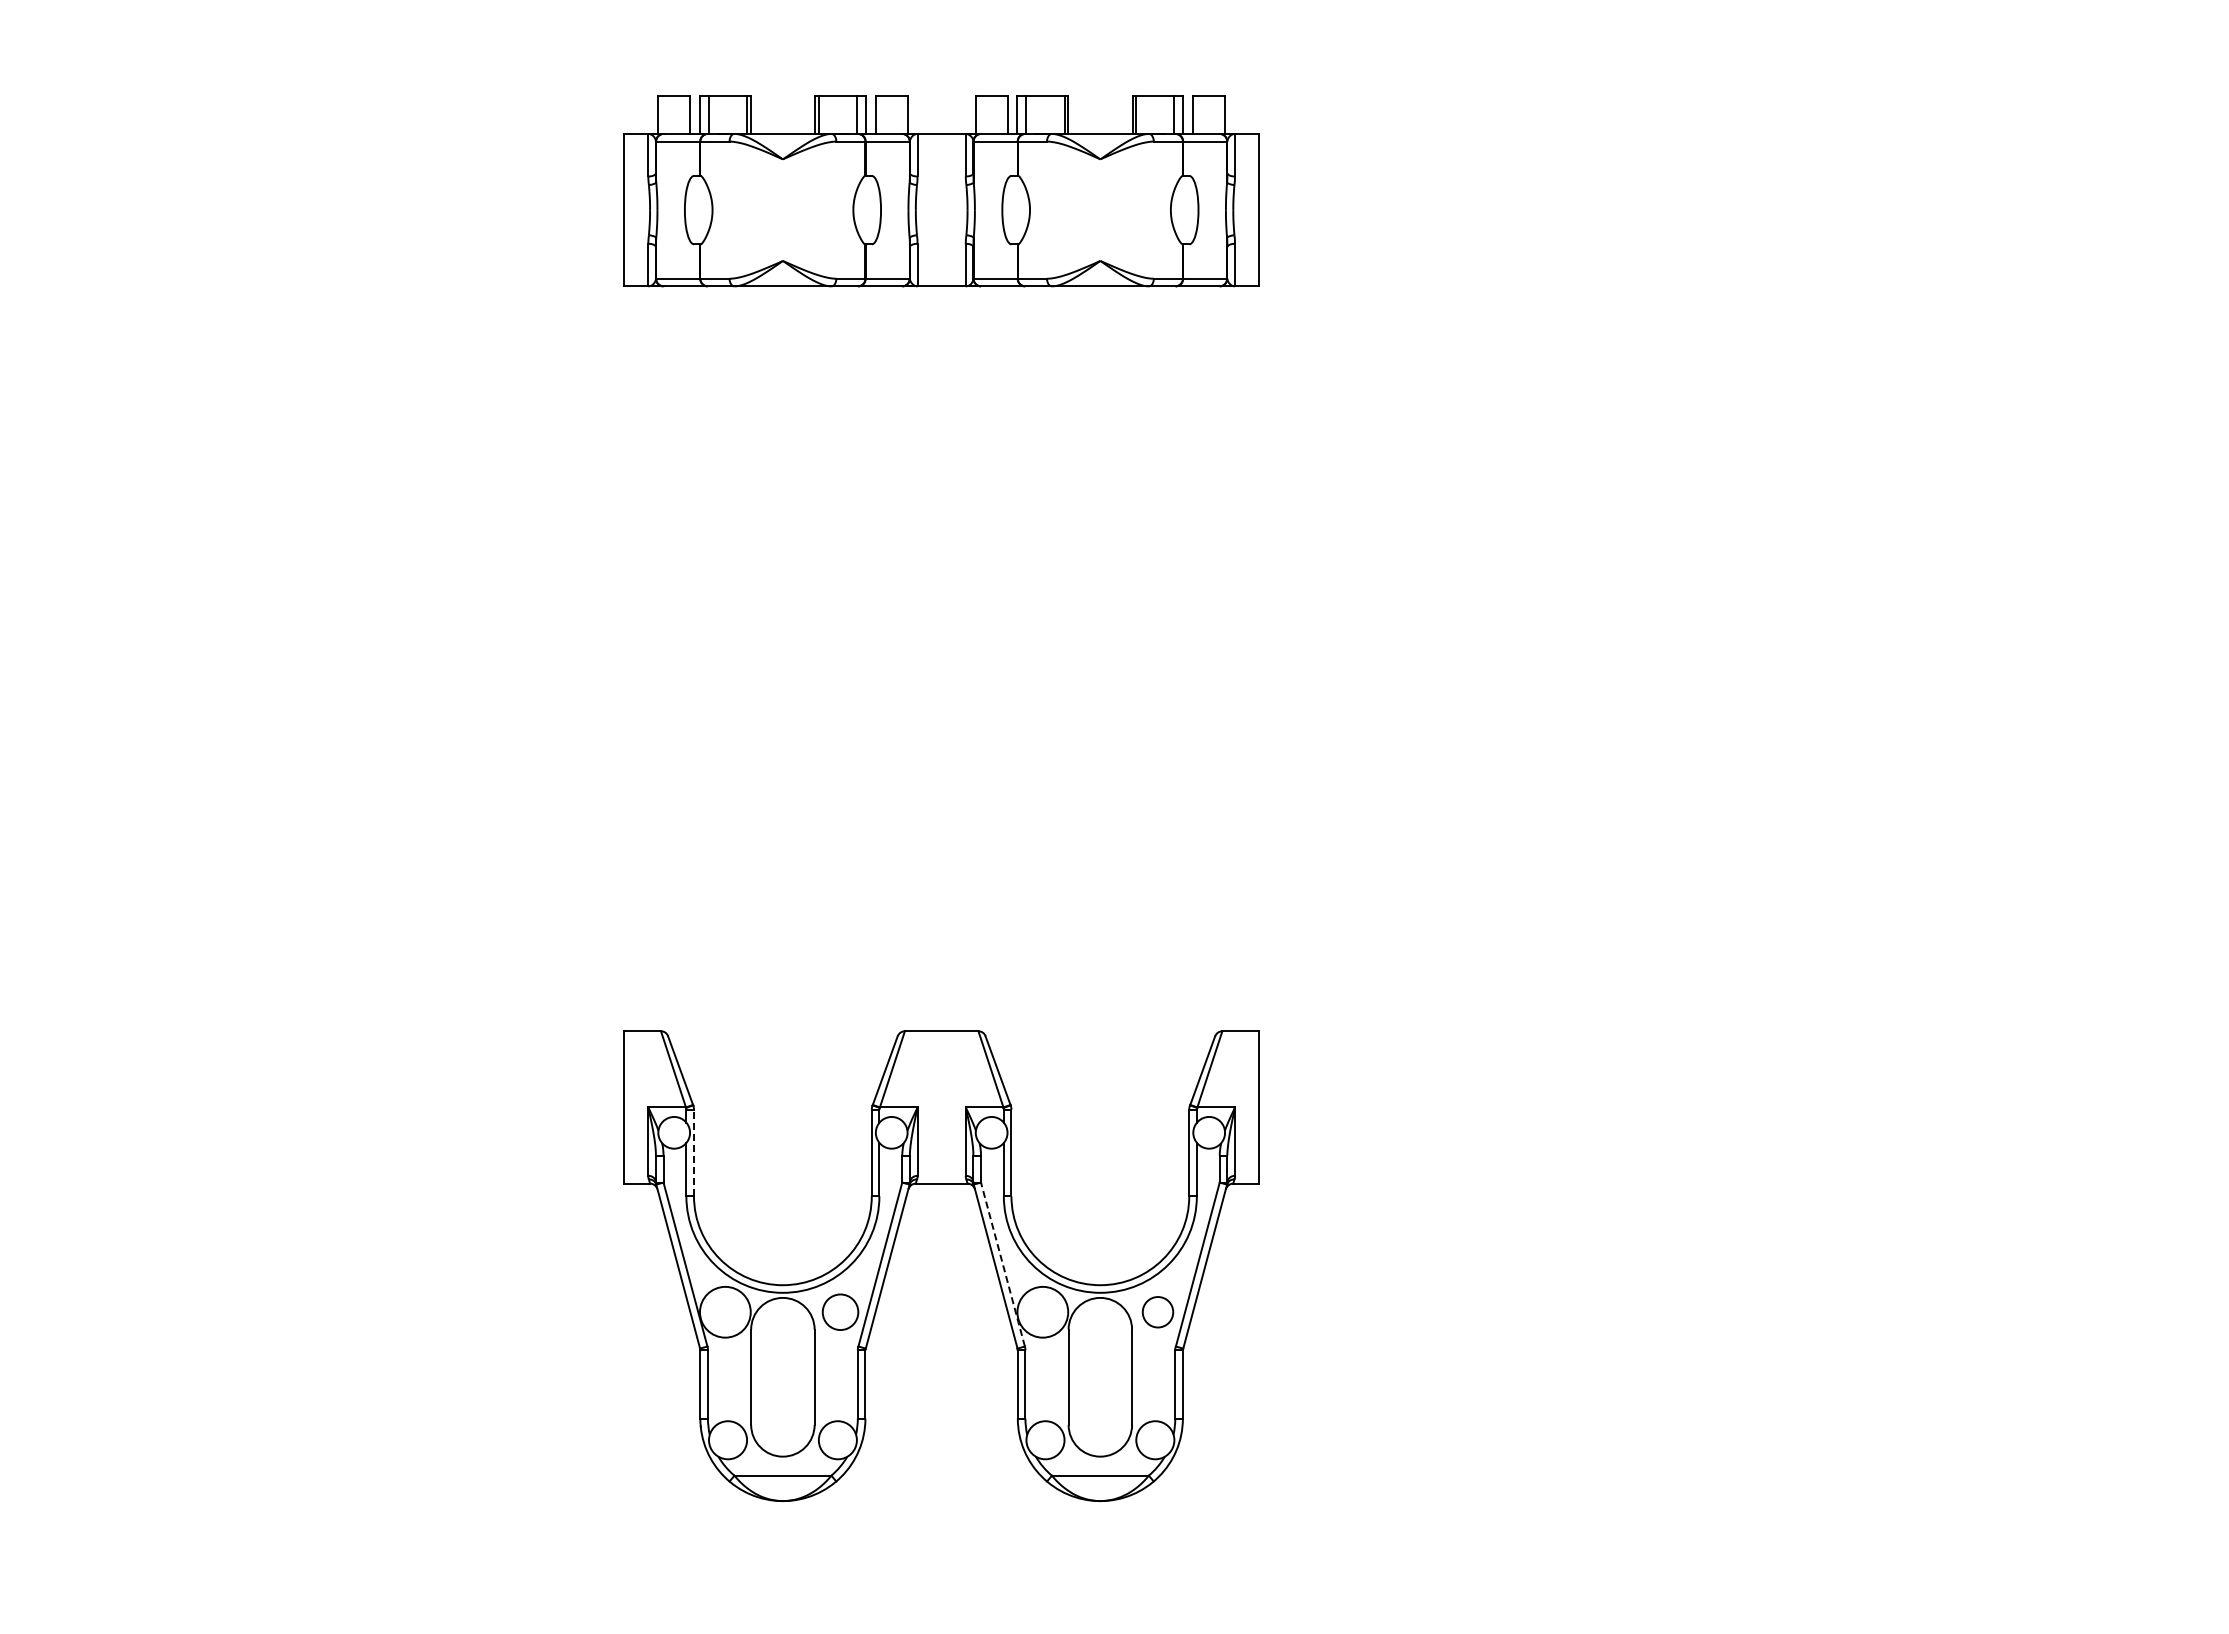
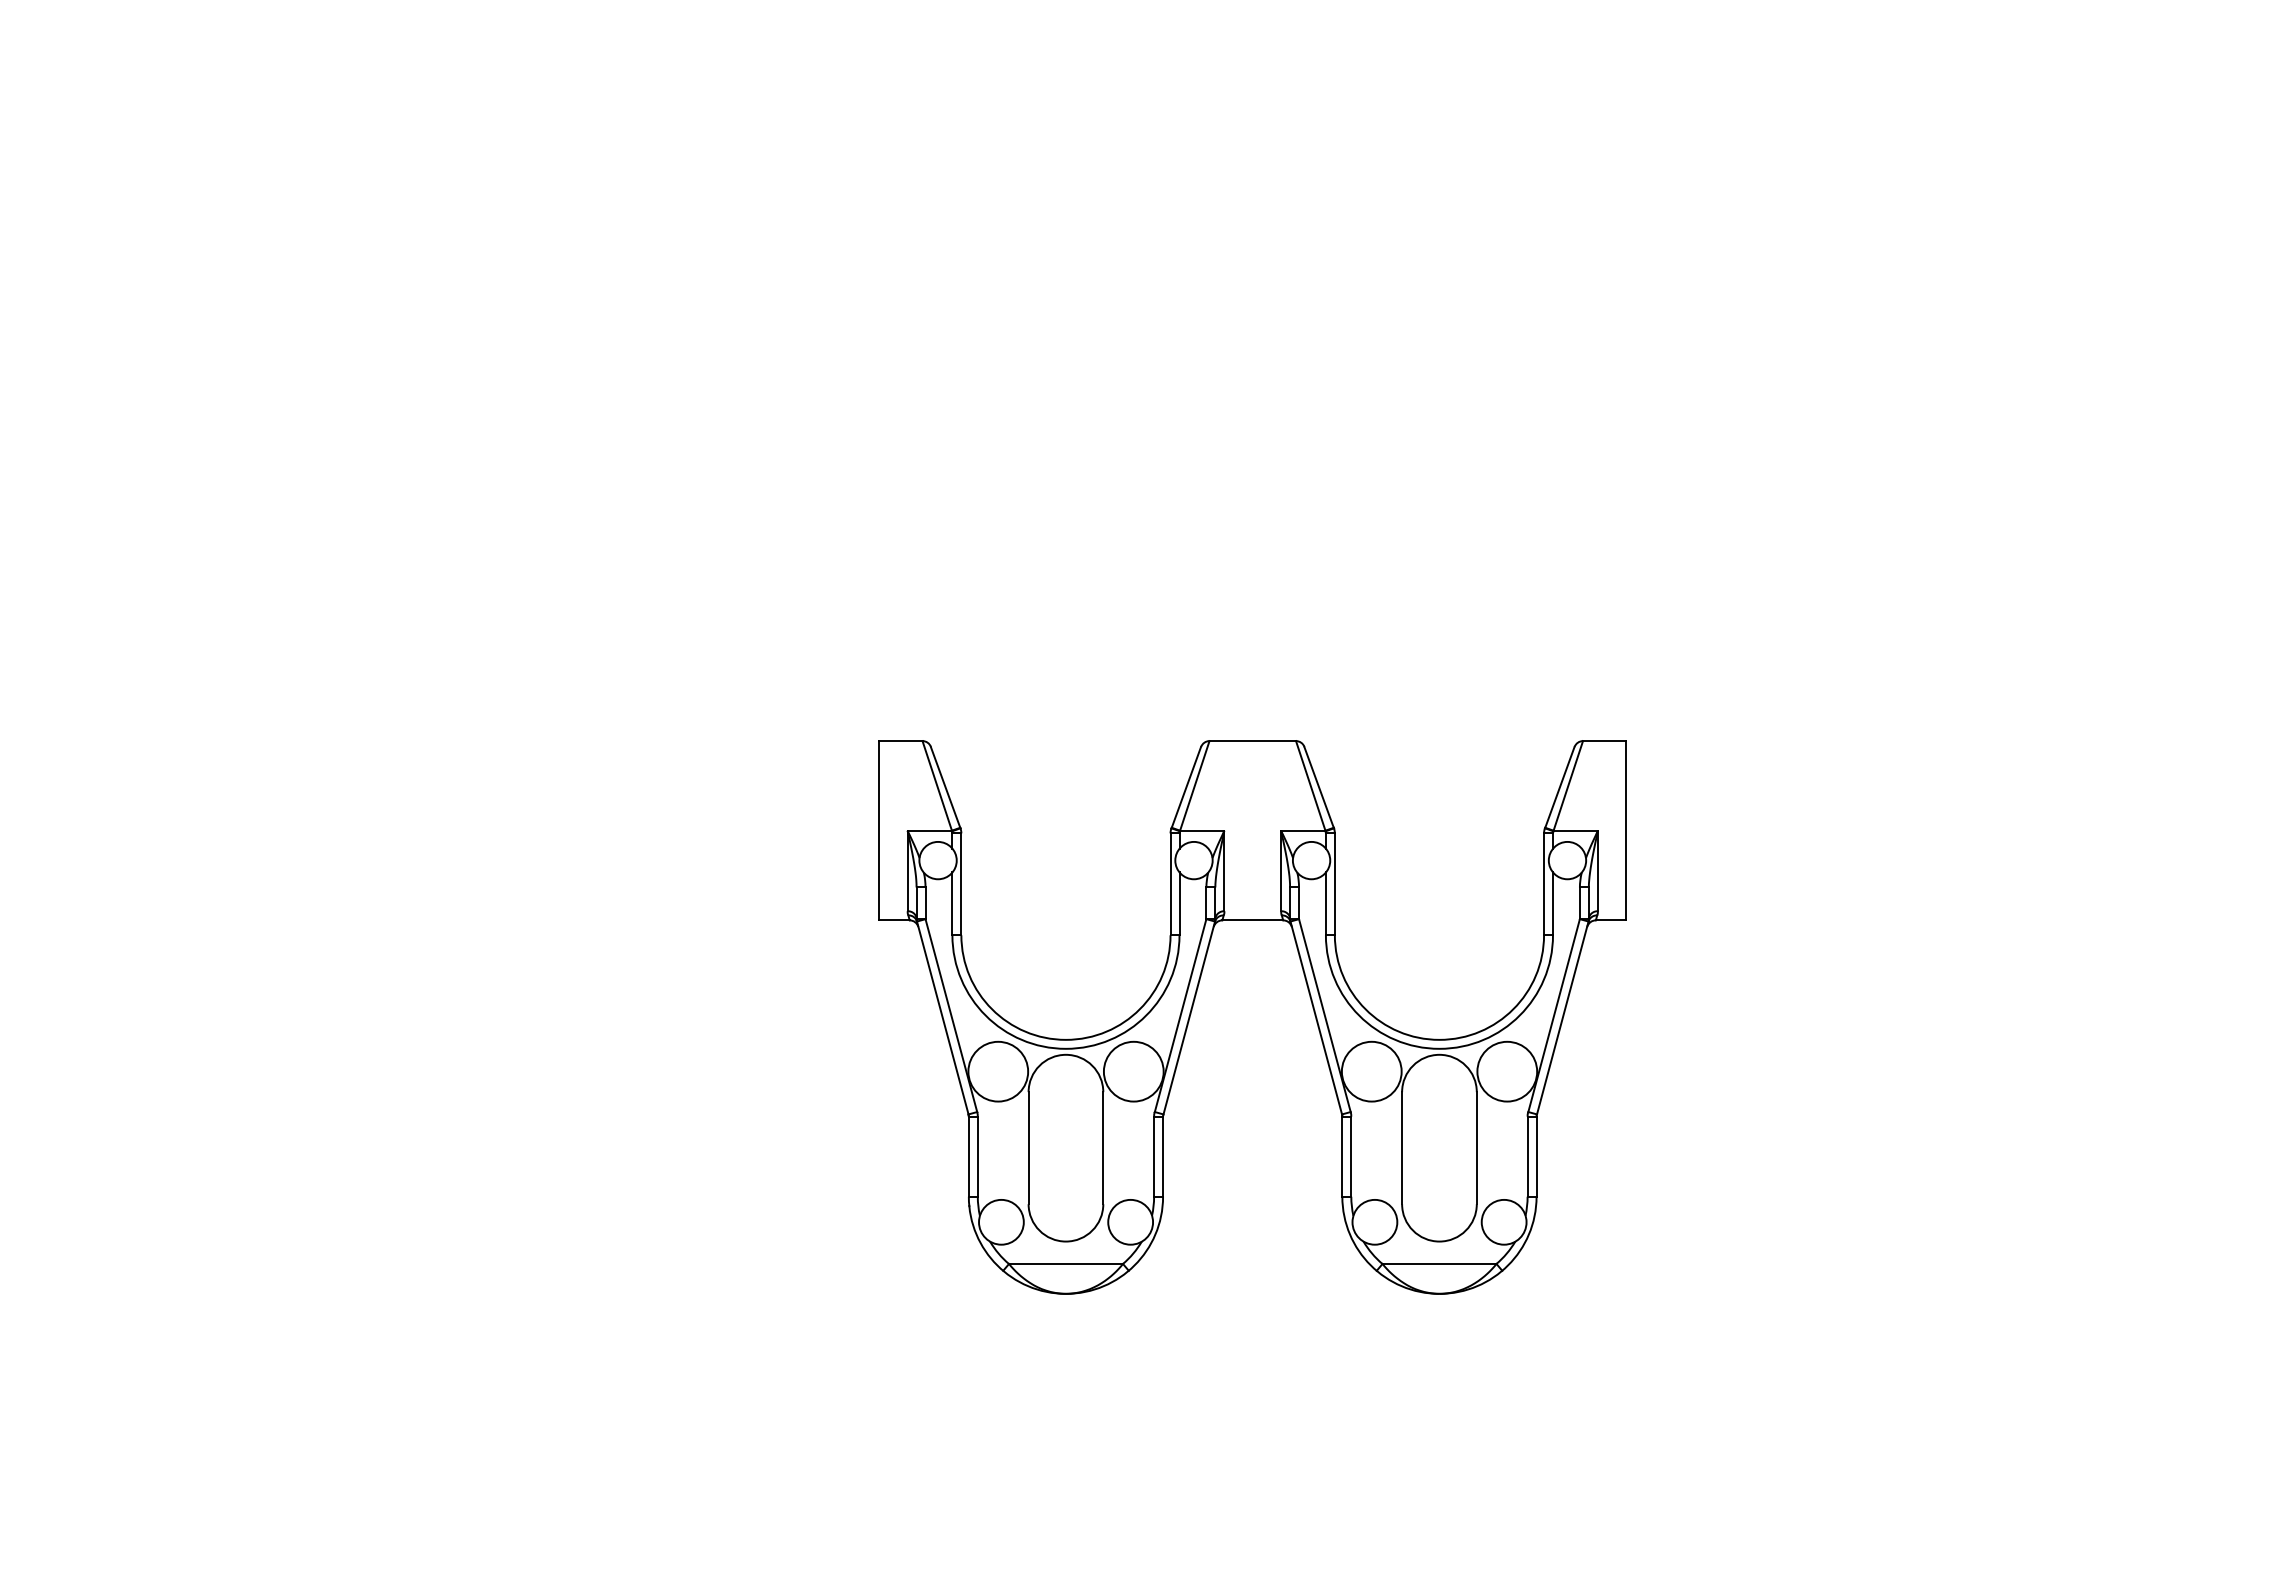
line: (694, 1152) -> (961, 883), dashed -> solid
line: (1002, 1264) -> (1324, 1015), dashed -> solid
circle: (840, 1311) -> (1133, 1070), size x1.43
circle: (1157, 1311) -> (1506, 1070), size x1.67

